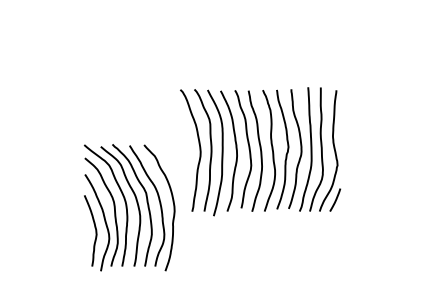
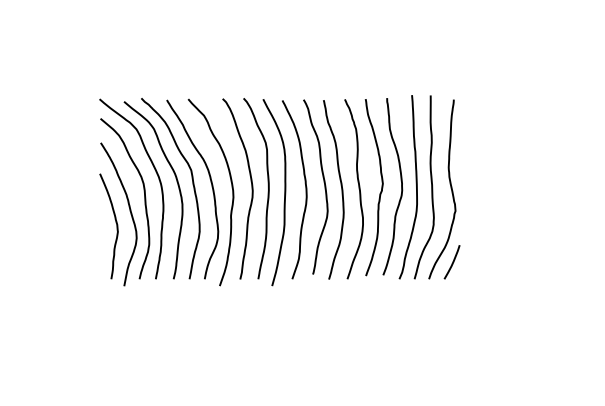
part: (129, 207) -> (166, 191), moved

